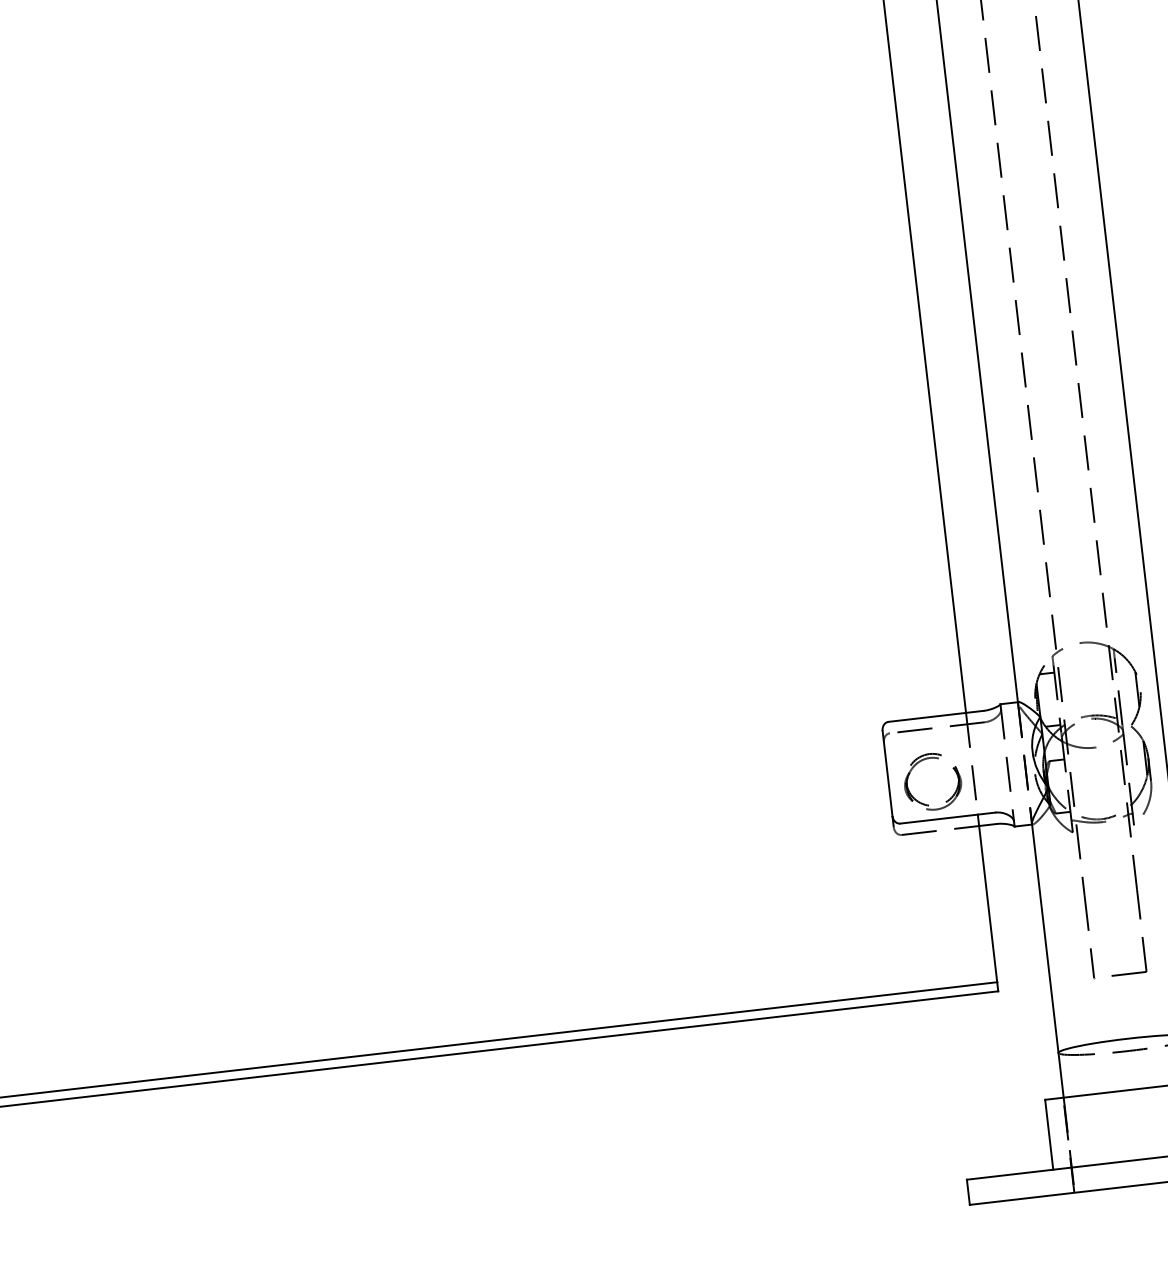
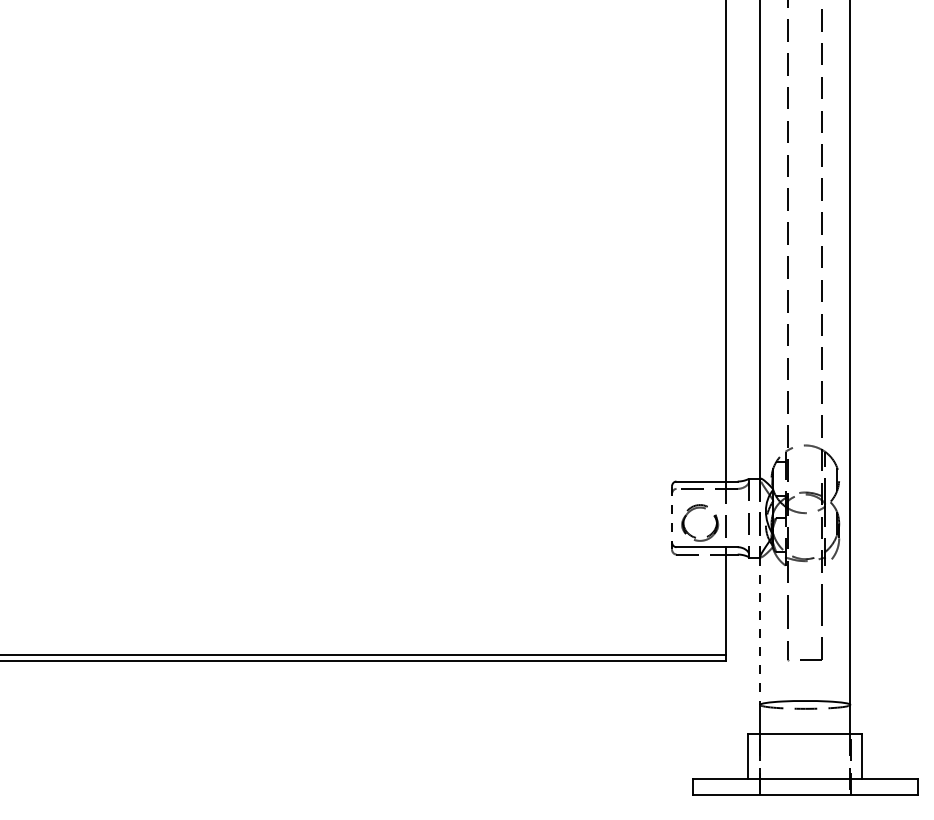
line: (886, 773) -> (671, 514), solid -> dashed
line: (1045, 937) -> (760, 630), solid -> dashed

